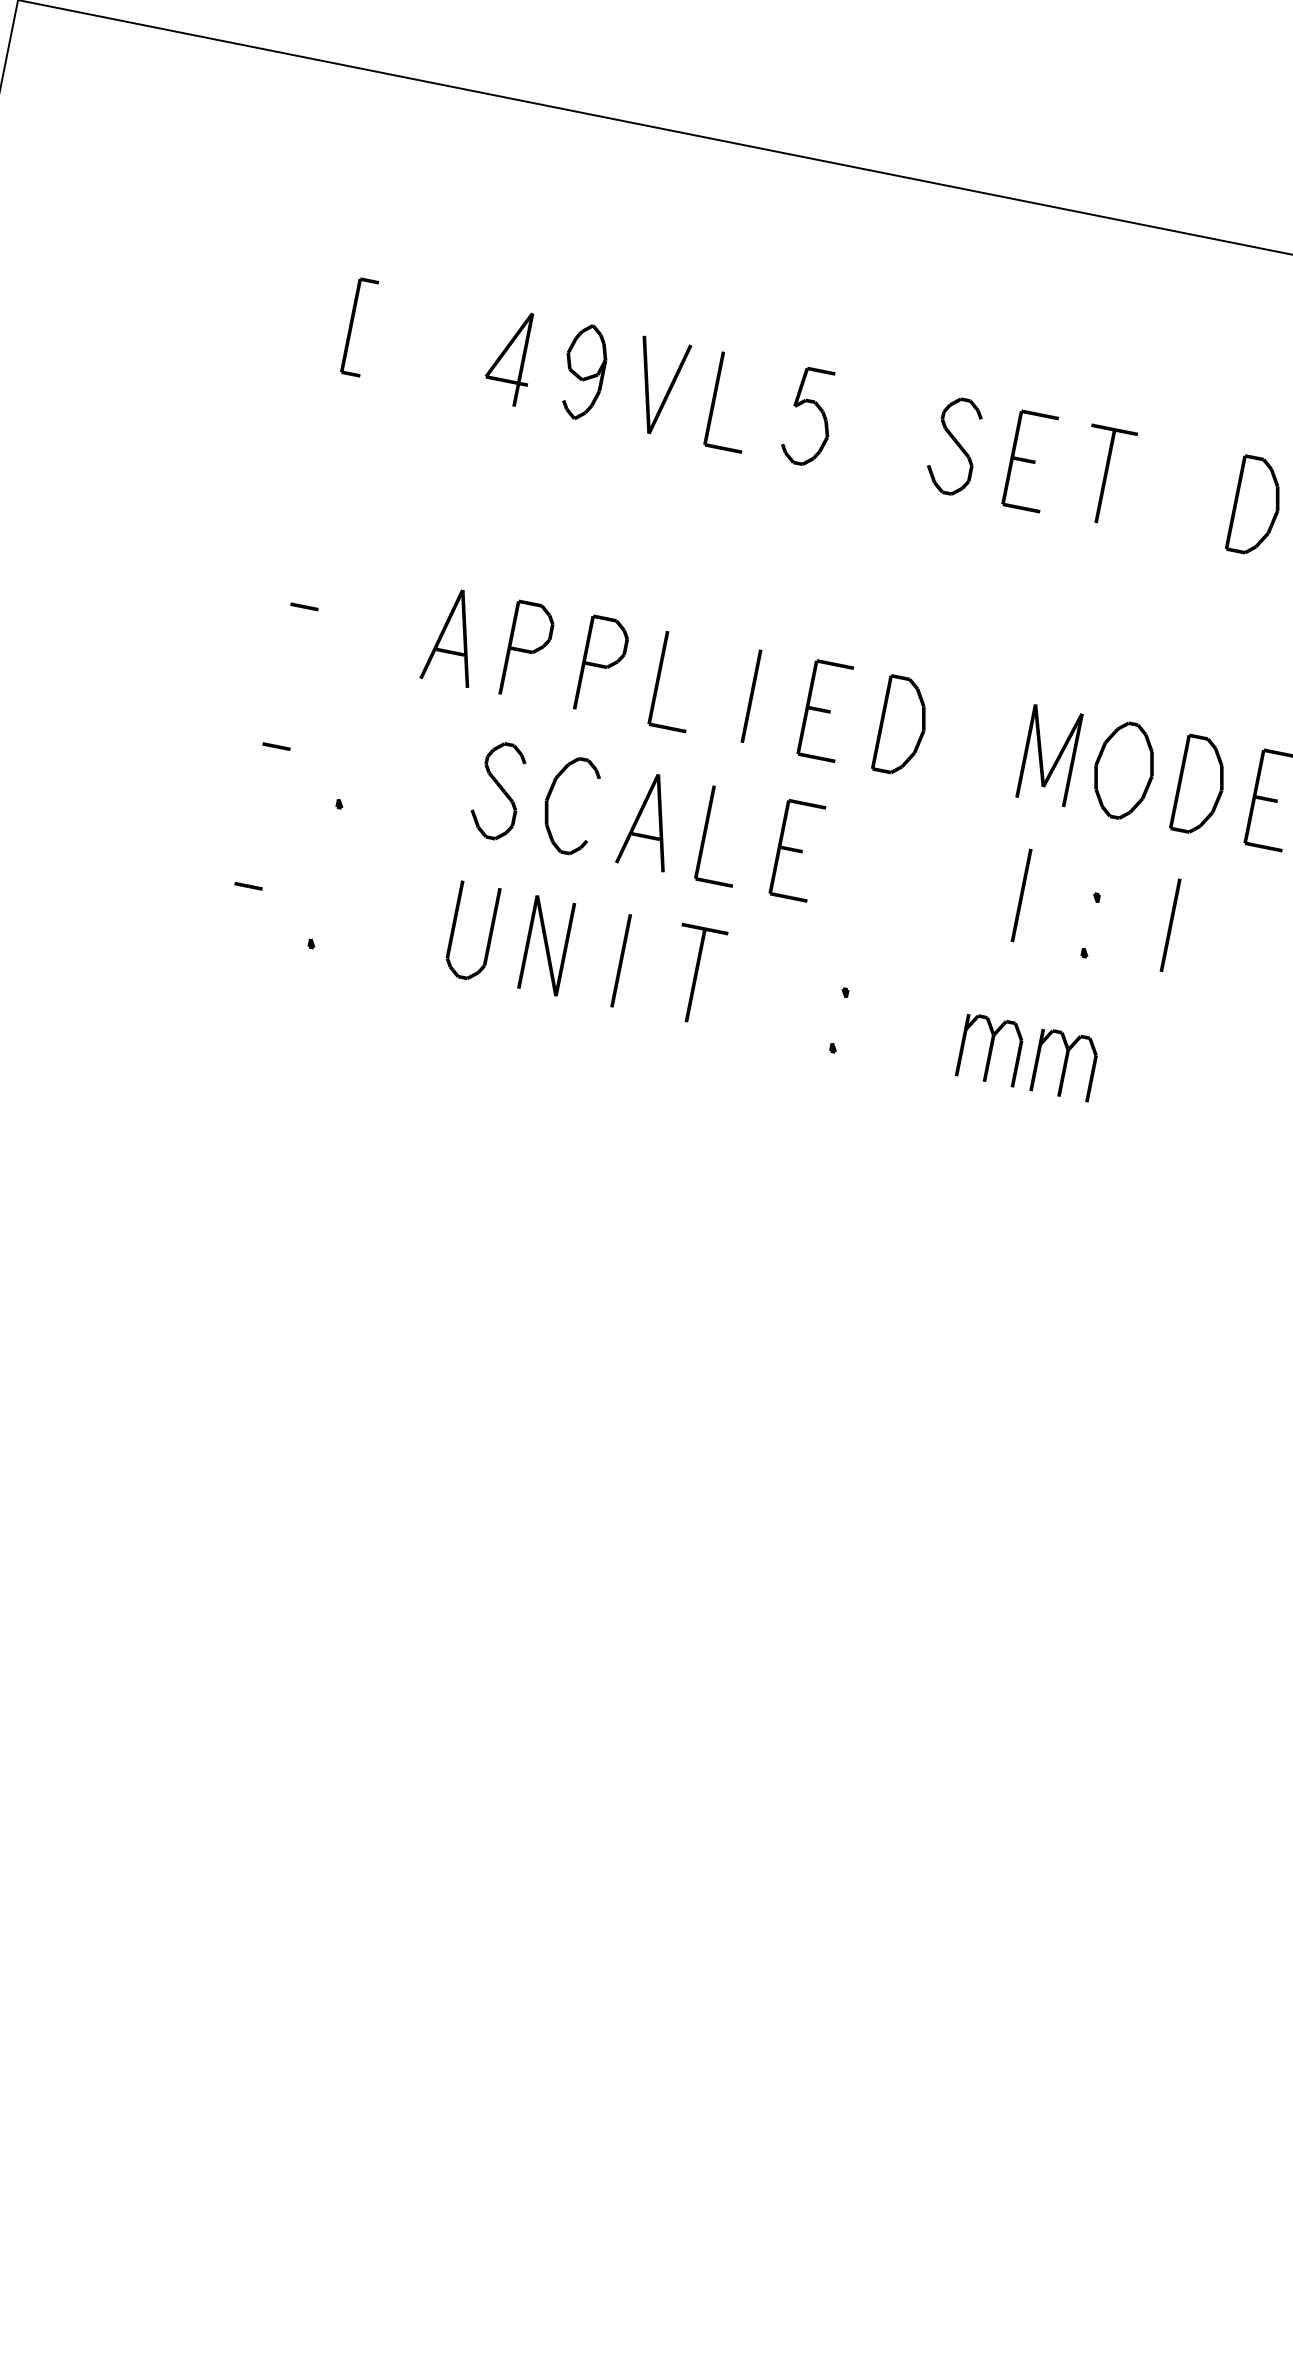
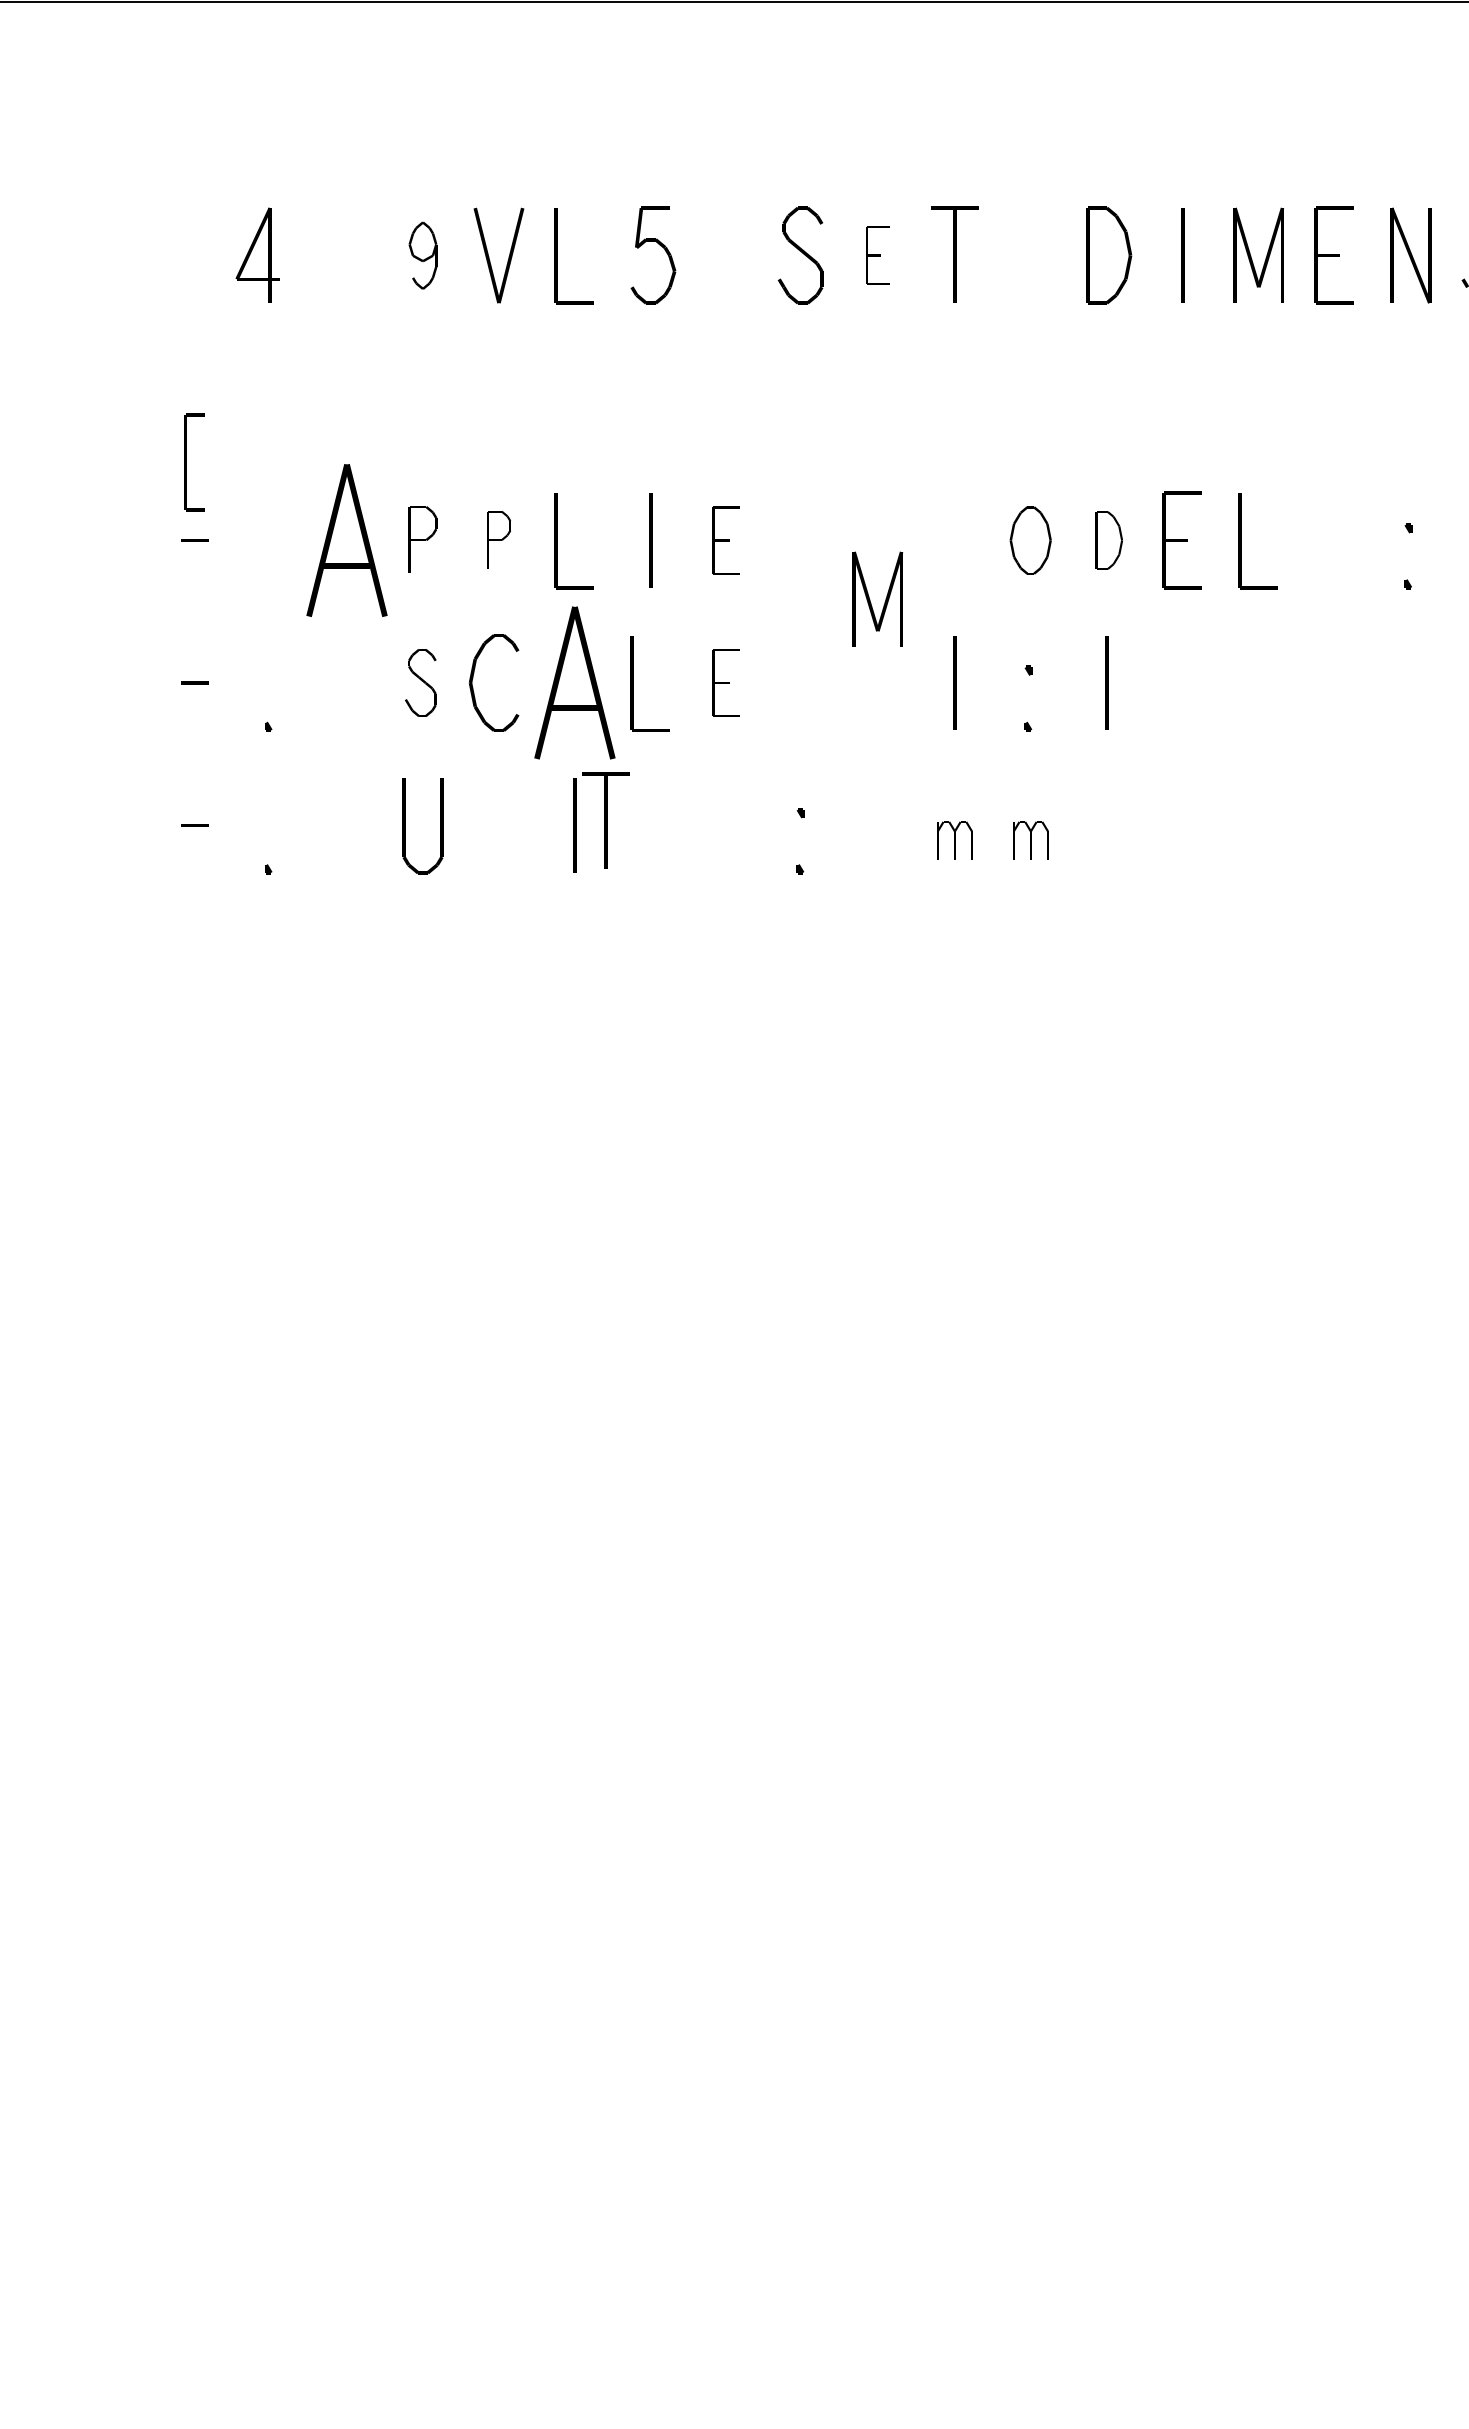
part: (351, 325) -> (186, 462), moved
part: (510, 356) -> (257, 254), moved
part: (583, 371) -> (422, 255), size x0.7
part: (1029, 461) -> (877, 255), size x0.6
part: (452, 636) -> (346, 540), size x1.6
part: (527, 650) -> (422, 539), size x0.7
part: (602, 665) -> (498, 539), size x0.6
part: (824, 710) -> (725, 540), size x0.7
part: (903, 726) -> (805, 540), removed
part: (1042, 754) -> (870, 599), moved
part: (1123, 770) -> (1030, 540), size x0.7
part: (1201, 786) -> (1109, 540), size x0.6
part: (497, 790) -> (420, 682), size x0.7
part: (648, 820) -> (574, 682), size x1.6
part: (796, 850) -> (725, 682), size x0.7
part: (546, 945) -> (498, 825), removed
part: (695, 974) -> (605, 820), moved
part: (990, 1049) -> (954, 840), size x0.6
part: (1064, 1064) -> (1030, 840), size x0.6

